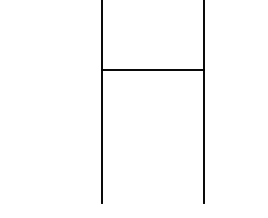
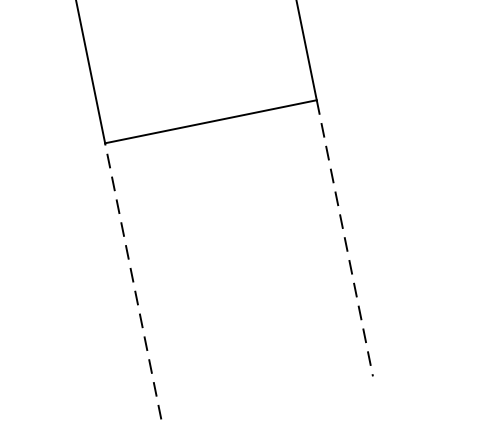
line: (101, 136) -> (132, 282), solid -> dashed
line: (203, 136) -> (344, 239), solid -> dashed

